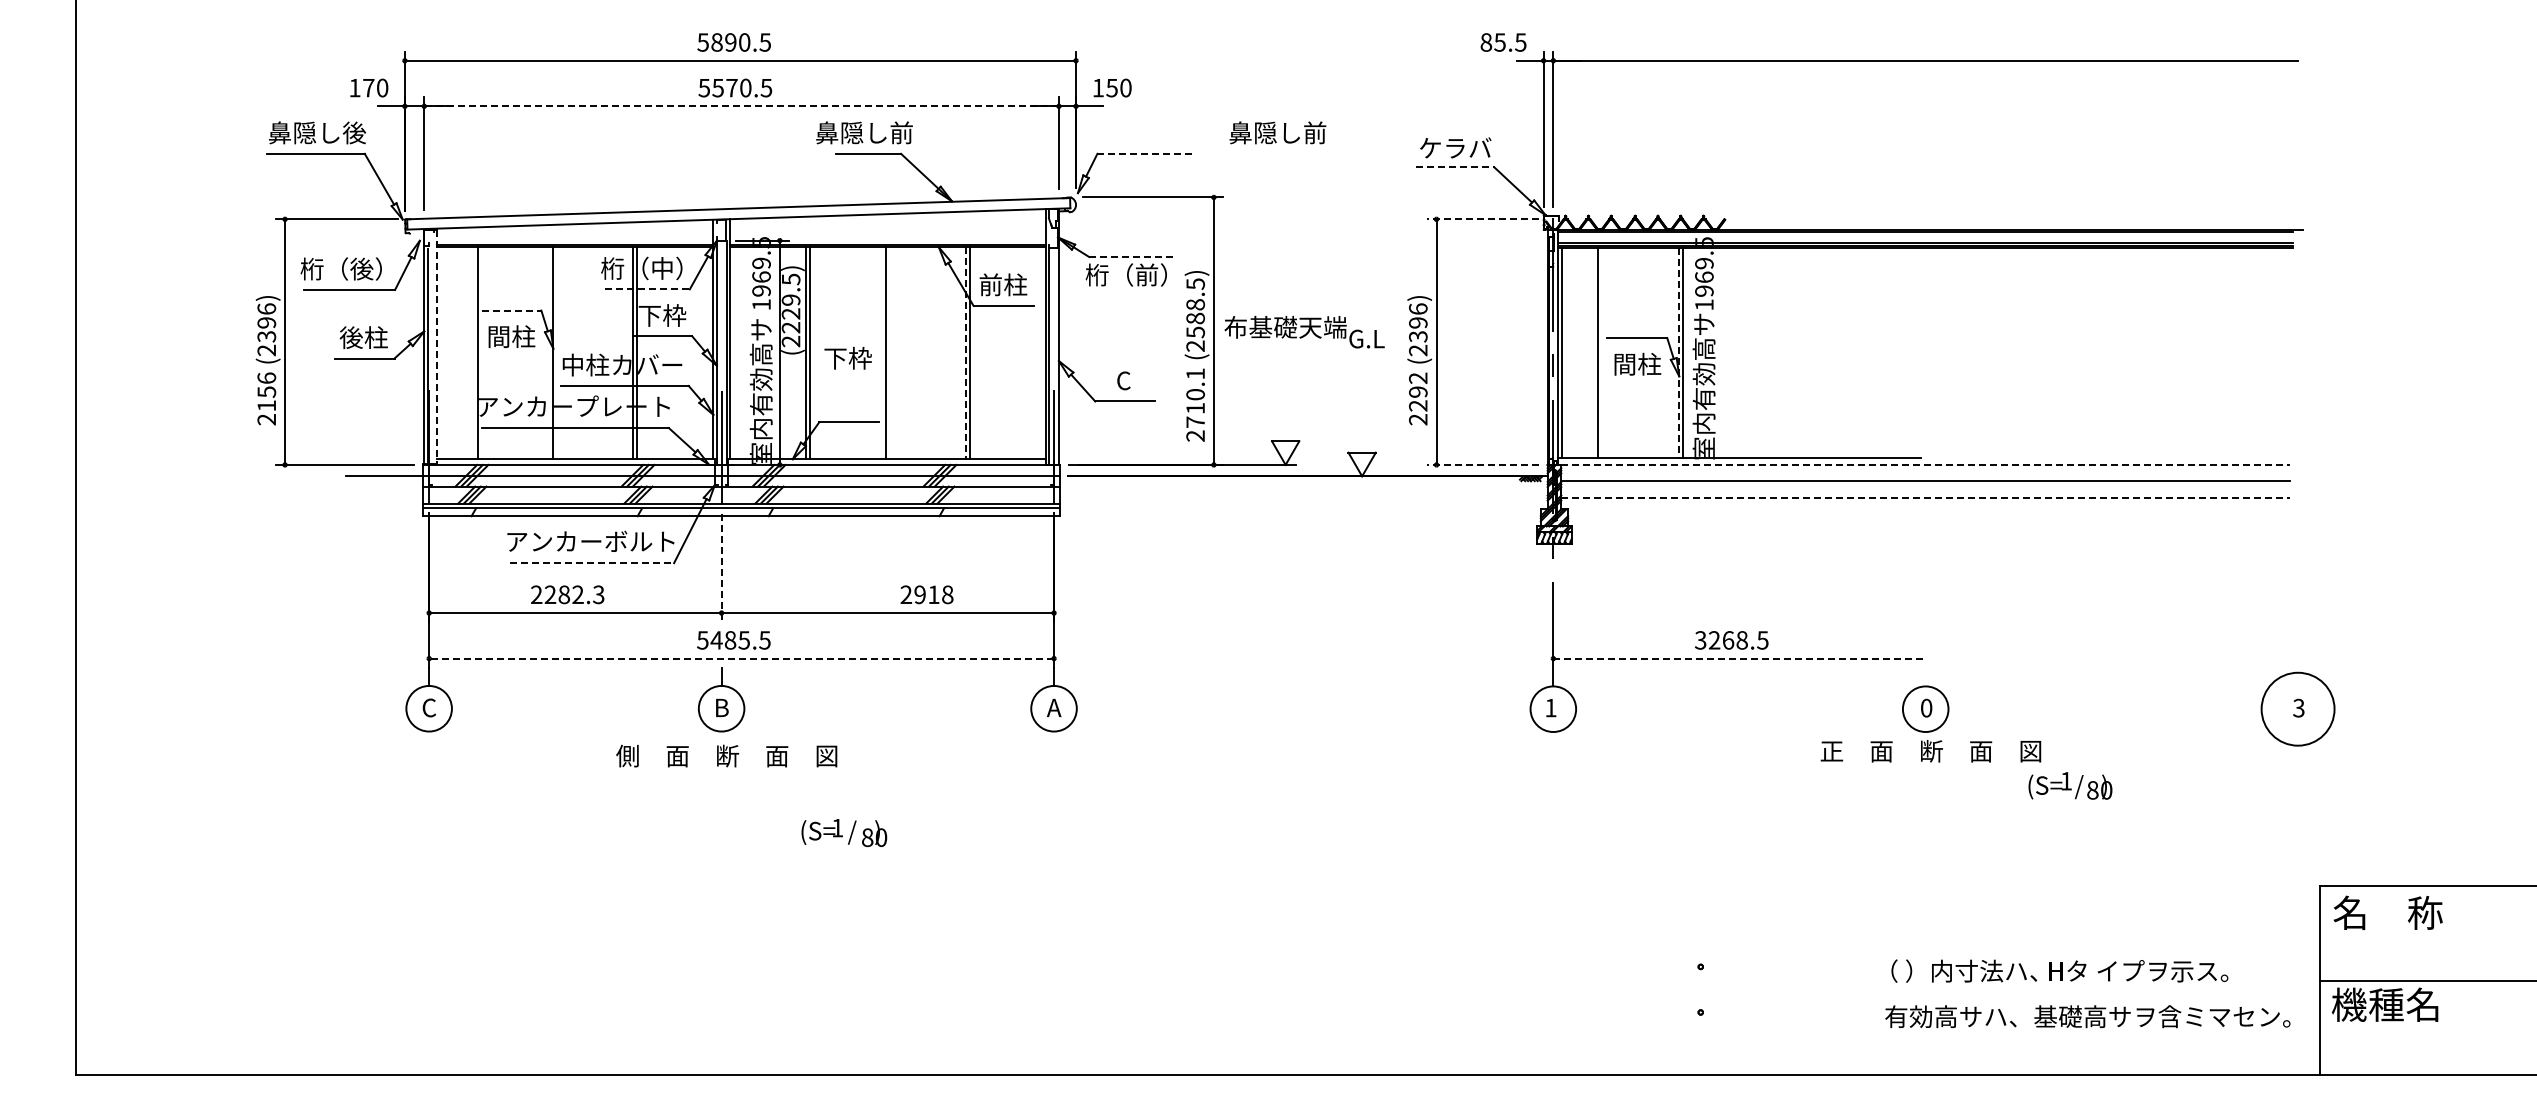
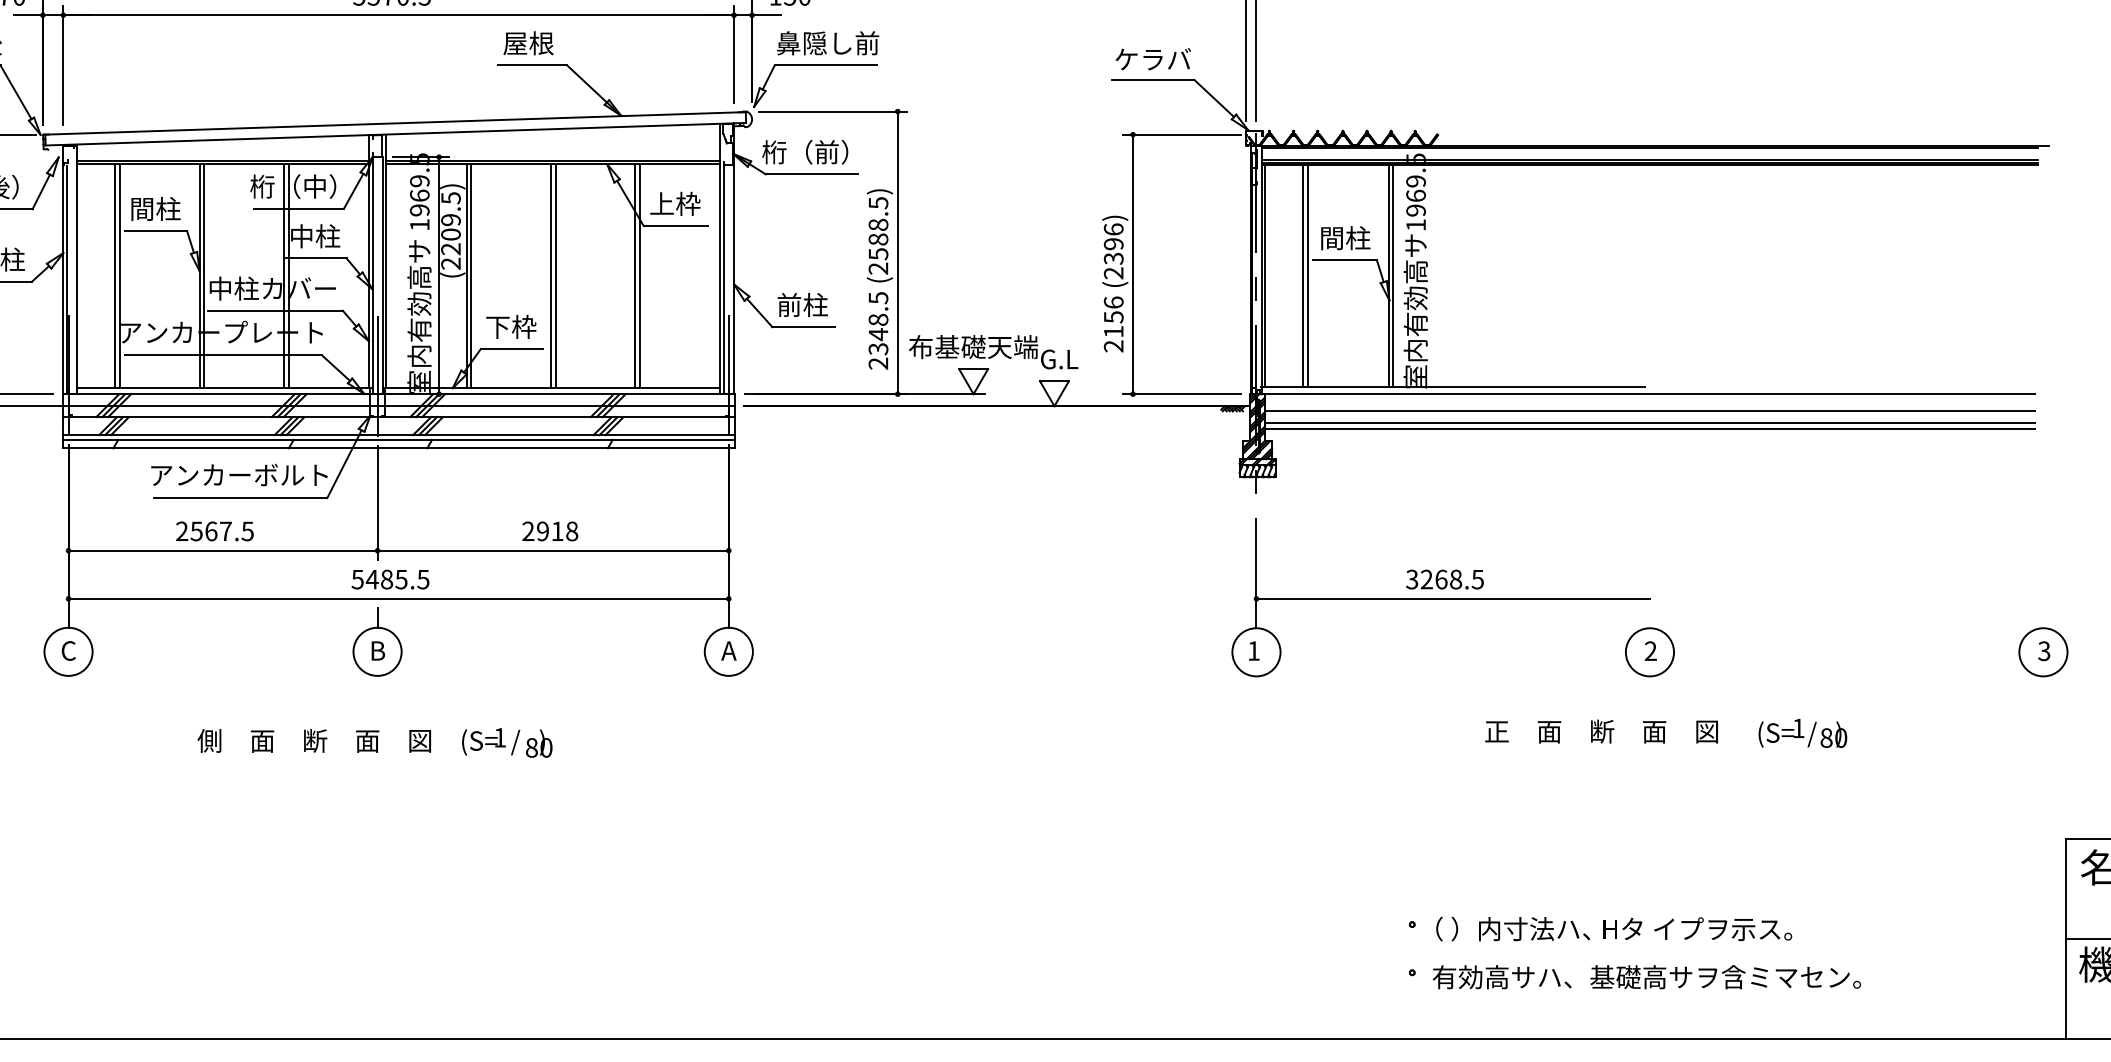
line: (741, 106) -> (398, 15), dashed -> solid
text: (864, 132) -> (528, 42), 鼻隠し前 -> 屋根
text: (1277, 132) -> (827, 42), moved
line: (1146, 153) -> (826, 65), dashed -> solid
line: (1455, 167) -> (1153, 79), dashed -> solid
line: (1482, 219) -> (1181, 134), dashed -> solid
line: (1132, 256) -> (811, 173), dashed -> solid
text: (1125, 274) -> (804, 151), moved
text: (1003, 284) -> (675, 203), 前柱 -> 上枠
line: (647, 289) -> (299, 208), dashed -> solid
line: (511, 310) -> (155, 230), dashed -> solid
text: (790, 313) -> (450, 234), (2229.5) -> (2209.5)
text: (662, 315) -> (315, 236), 下枠 -> 中柱
text: (1304, 332) -> (993, 352), moved
text: (511, 336) -> (155, 208), moved
line: (437, 347) -> (77, 270), dashed -> solid
line: (1601, 352) -> (1307, 275), added
line: (473, 353) -> (115, 276), added
line: (557, 353) -> (204, 276), added
line: (889, 353) -> (554, 276), added
line: (965, 353) -> (635, 276), dashed -> solid
line: (1678, 353) -> (1388, 276), dashed -> solid
text: (847, 357) -> (510, 326), moved
text: (1637, 363) -> (1345, 237), moved
text: (1123, 380) -> (802, 304), C -> 前柱
text: (1418, 391) -> (1113, 316), 2292 -> 2156
text: (1195, 398) -> (878, 323), 2710.1 -> 2348.5
line: (1482, 464) -> (1181, 393), dashed -> solid
line: (1926, 464) -> (1650, 393), dashed -> solid
line: (1925, 492) -> (1649, 423), added
line: (1926, 498) -> (1650, 429), dashed -> solid
line: (592, 563) -> (241, 498), dashed -> solid
line: (721, 568) -> (377, 503), dashed -> solid
text: (574, 594) -> (222, 531), 2282.3 -> 2567.5
text: (926, 594) -> (549, 531), moved
line: (741, 658) -> (398, 598), dashed -> solid
line: (1740, 658) -> (1454, 598), dashed -> solid
text: (1926, 708) -> (1650, 651), 0 -> 2
circle: (2297, 709) -> (2042, 652), size x0.62
text: (1930, 751) -> (1601, 731), moved
text: (726, 755) -> (314, 740), moved
text: (844, 832) -> (507, 742), moved
text: (2059, 970) -> (1613, 928), moved
text: (2087, 1016) -> (1646, 977), moved

